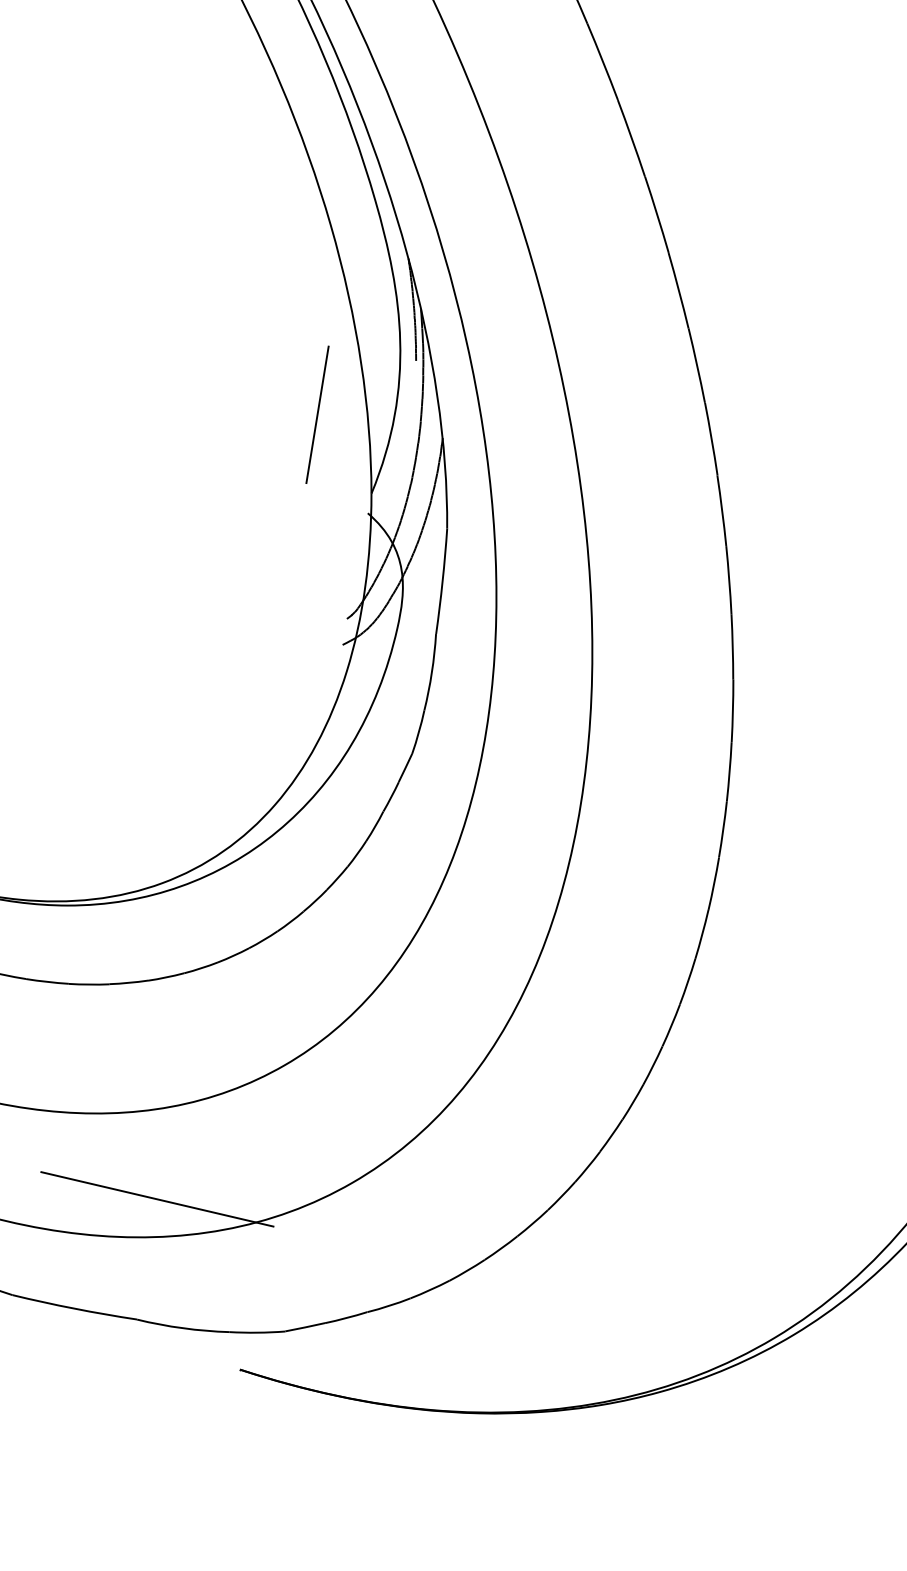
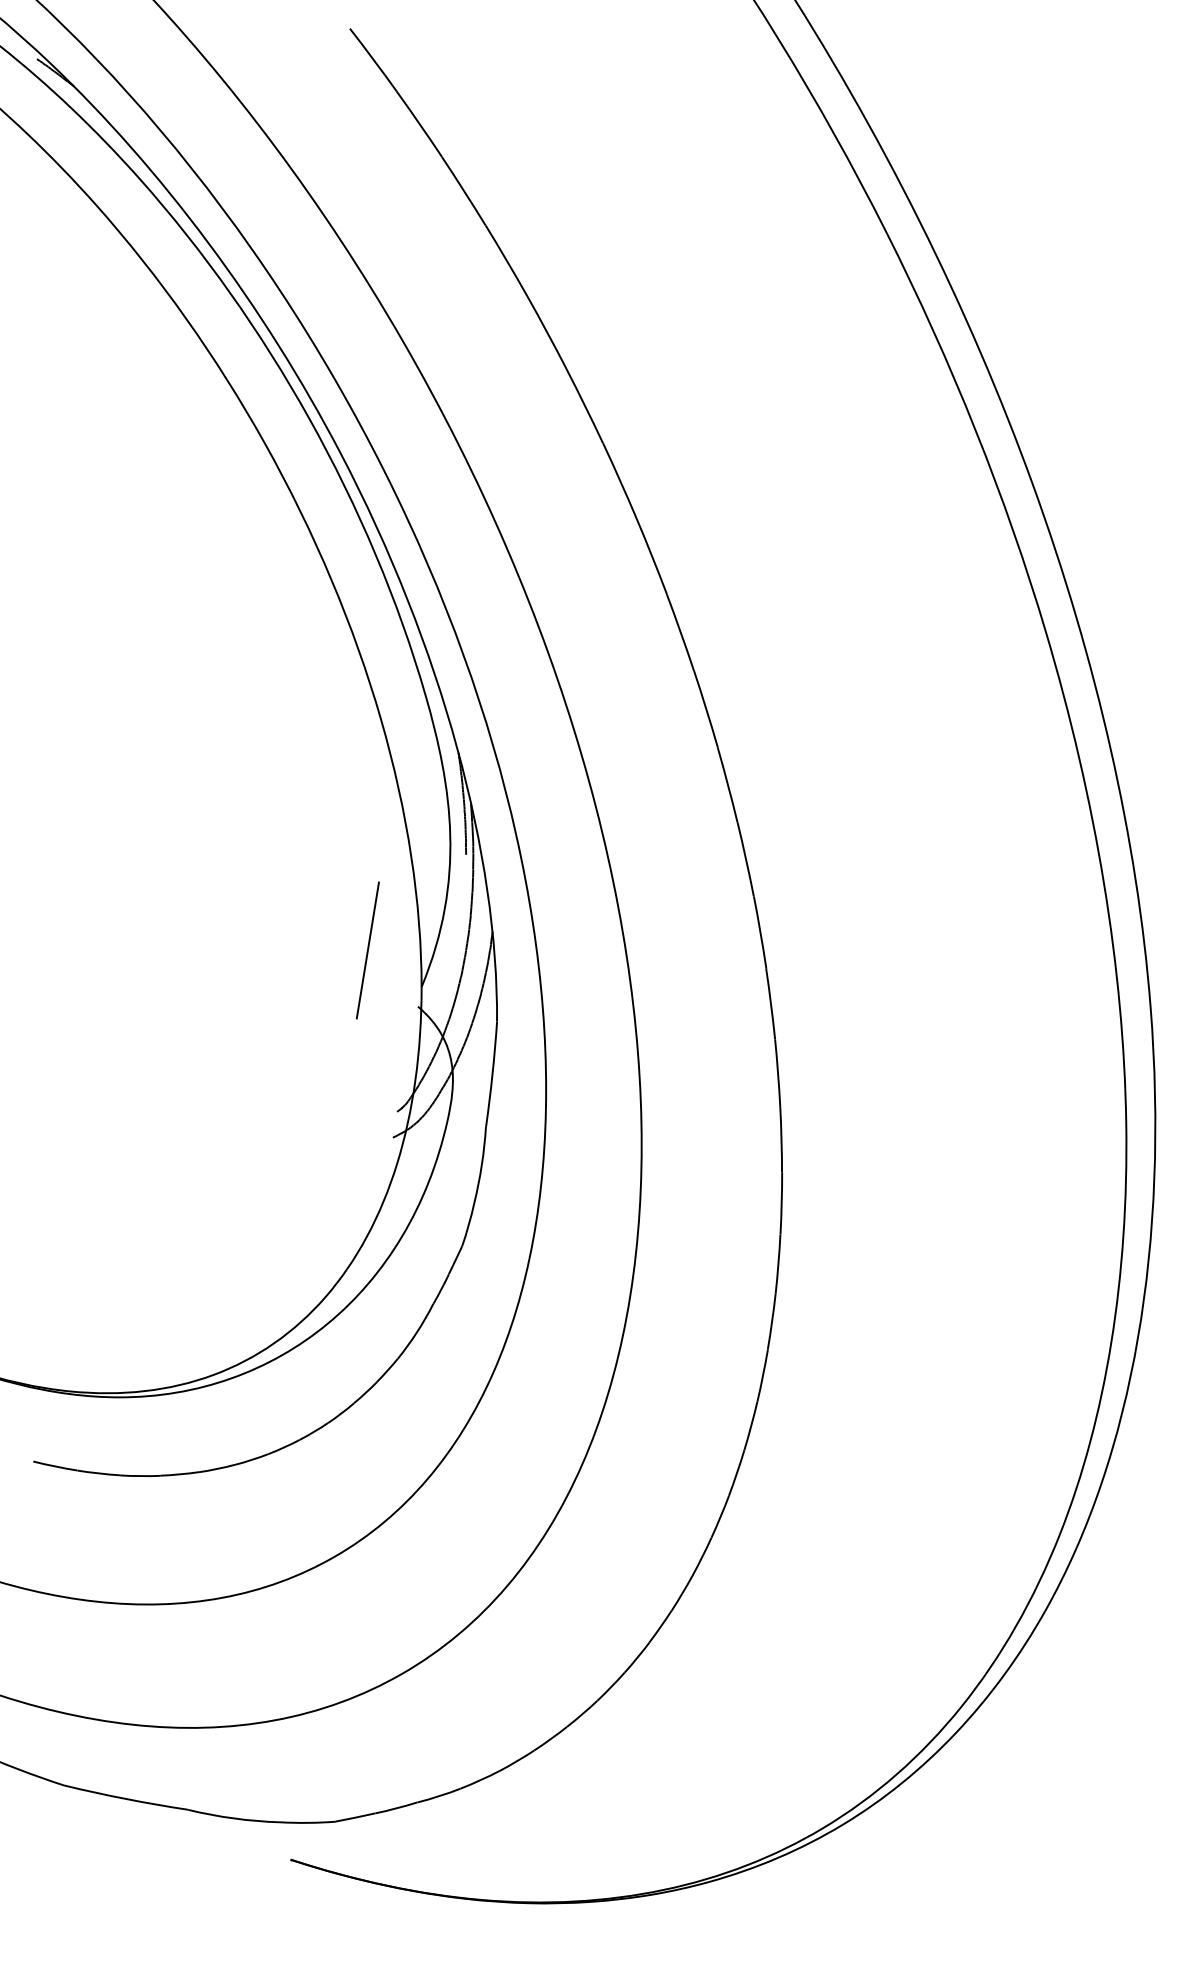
line: (317, 414) -> (367, 950), moved
line: (156, 1198) -> (207, 1689), removed

